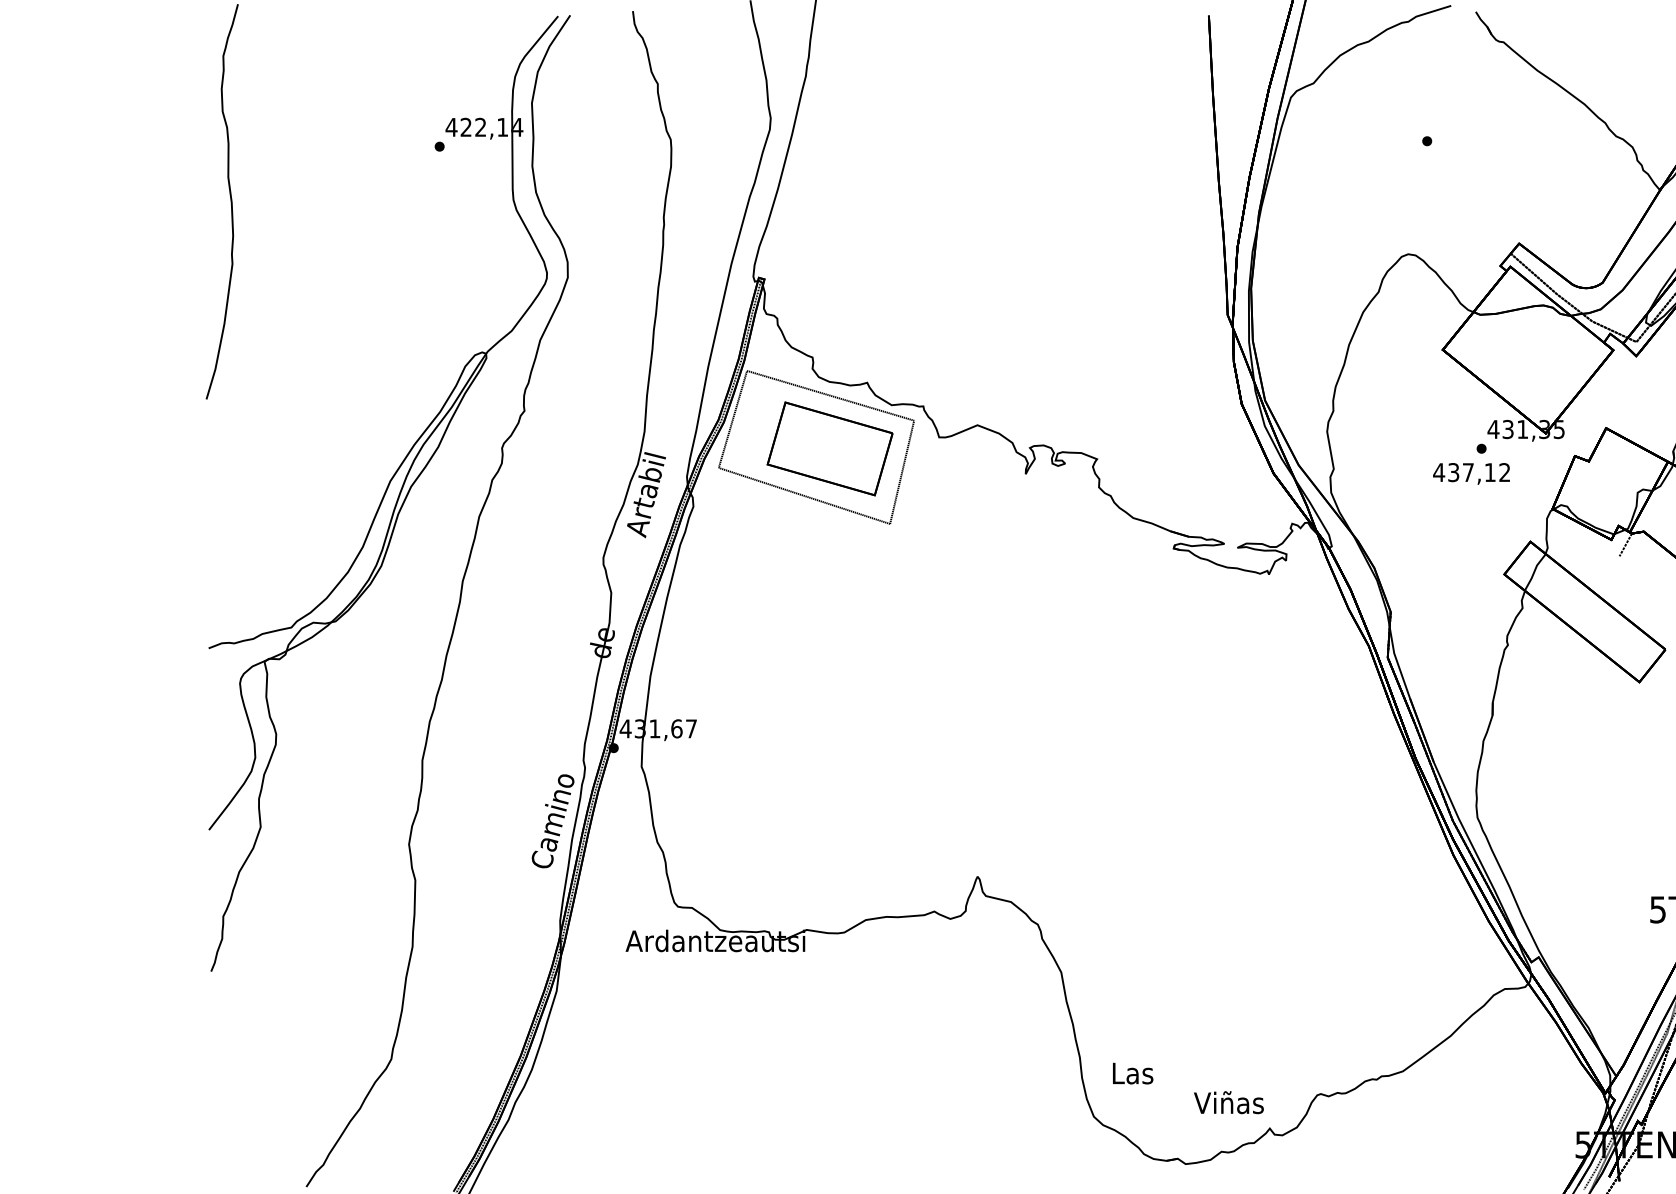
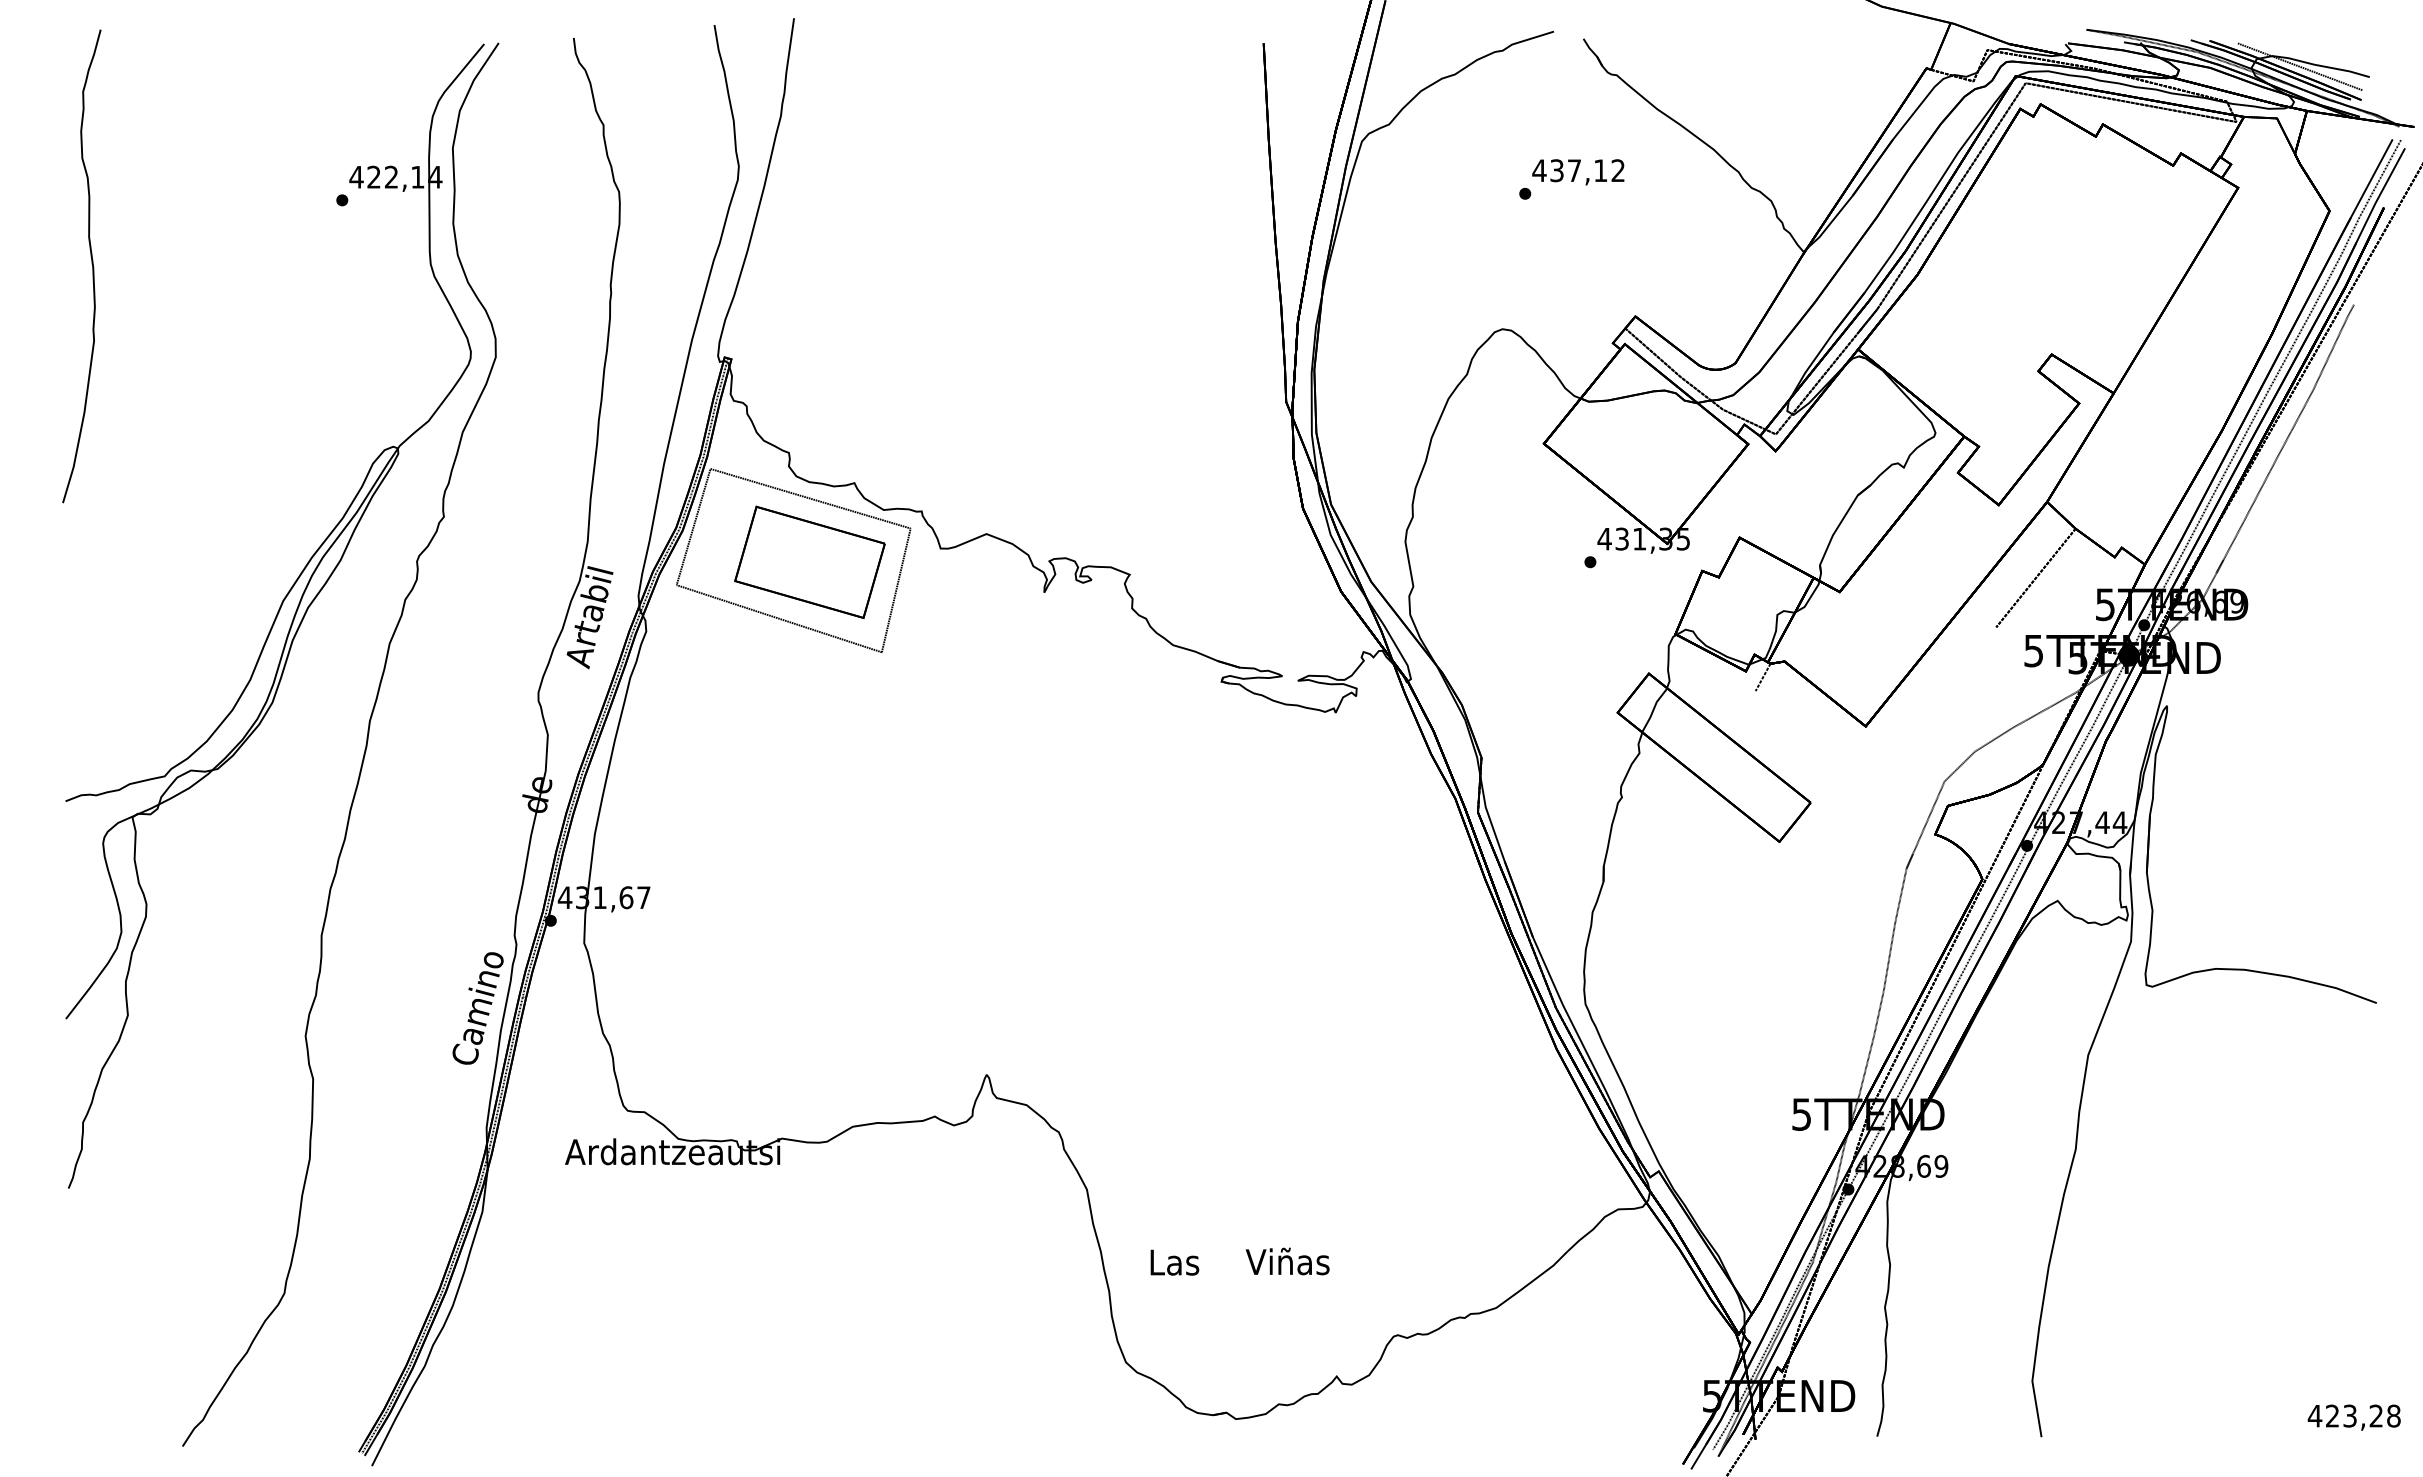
text: (1471, 474) -> (1578, 172), moved
text: (1132, 1073) -> (1174, 1262), moved
text: (1228, 1102) -> (1287, 1261), moved

